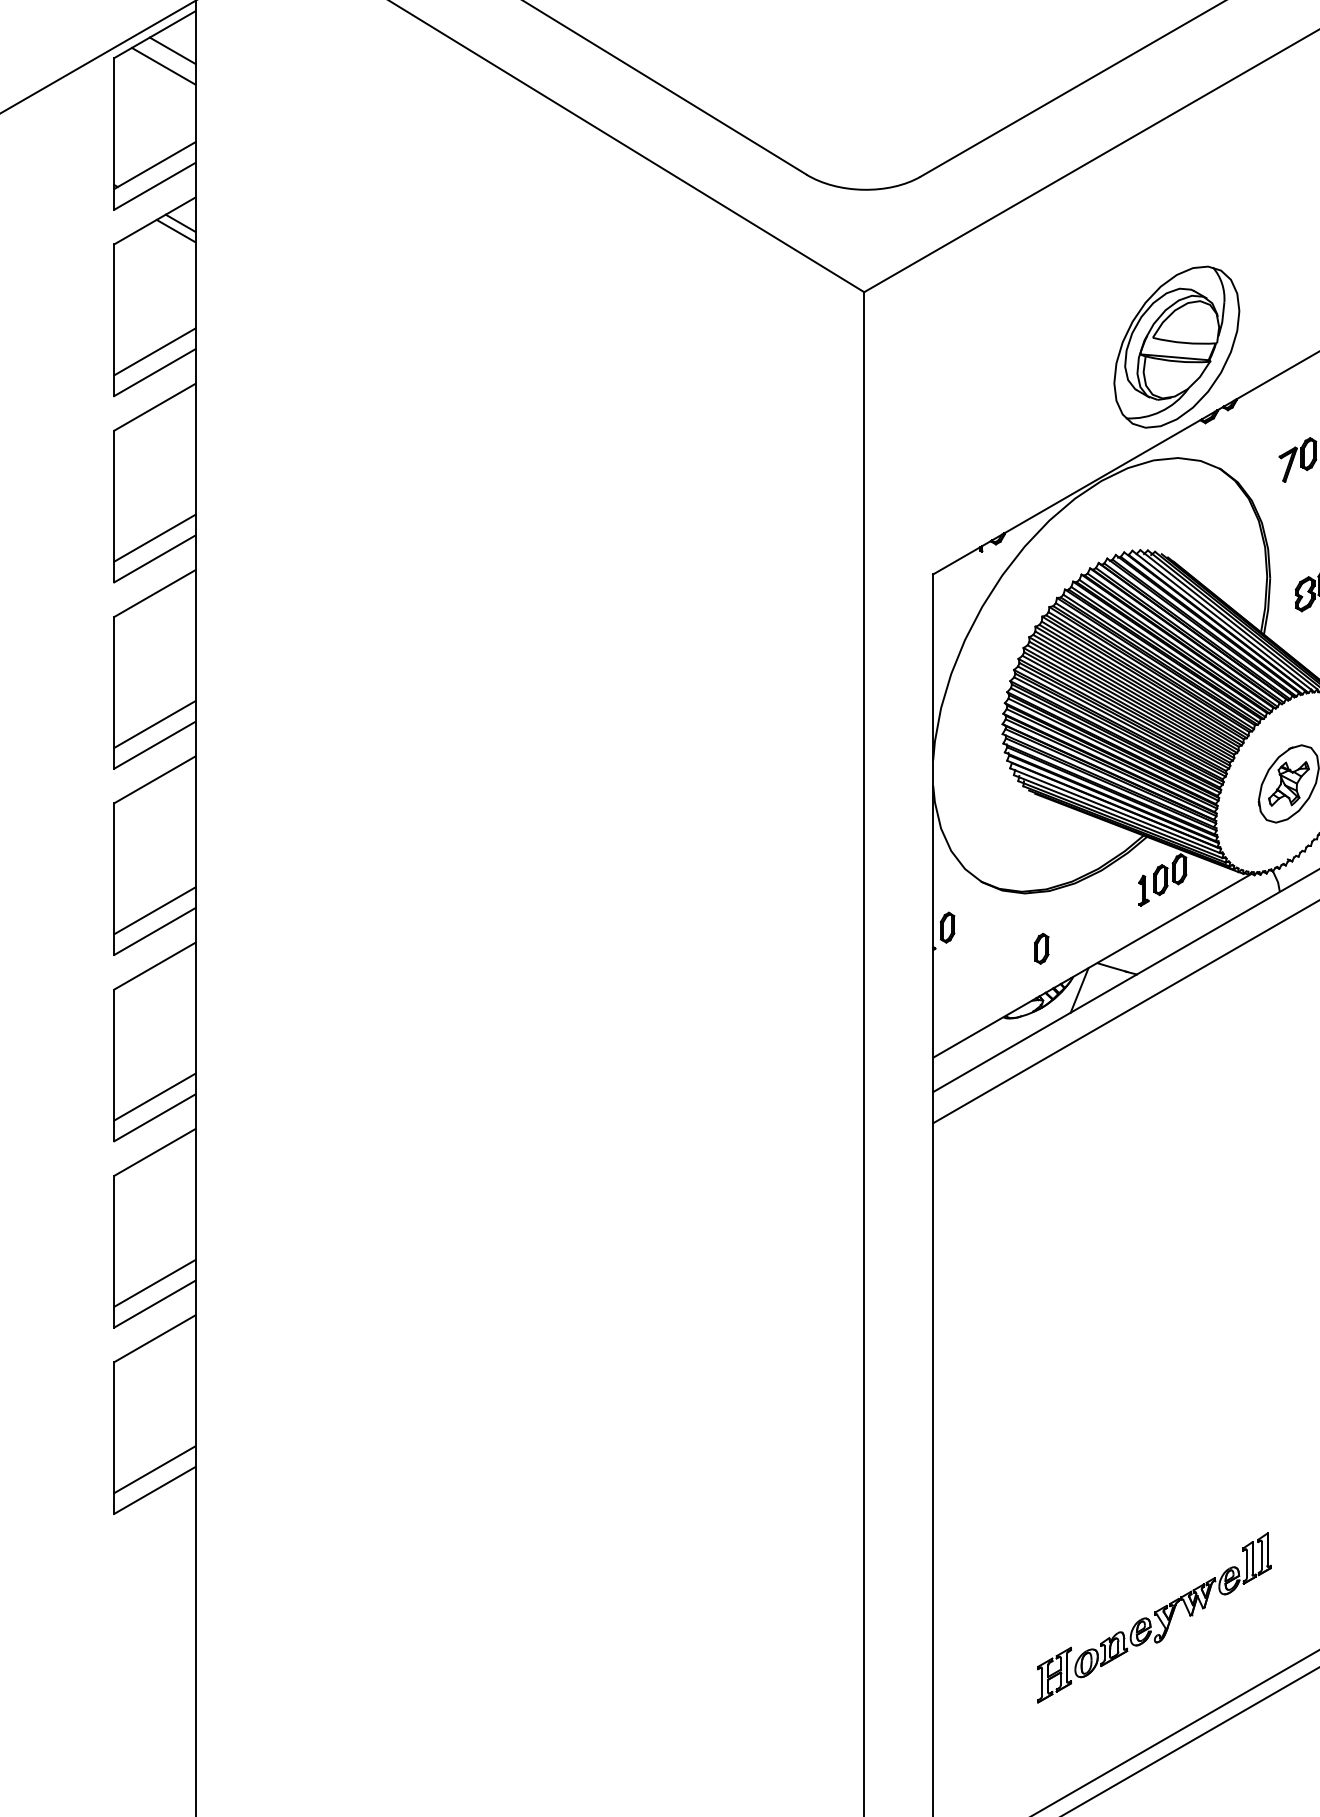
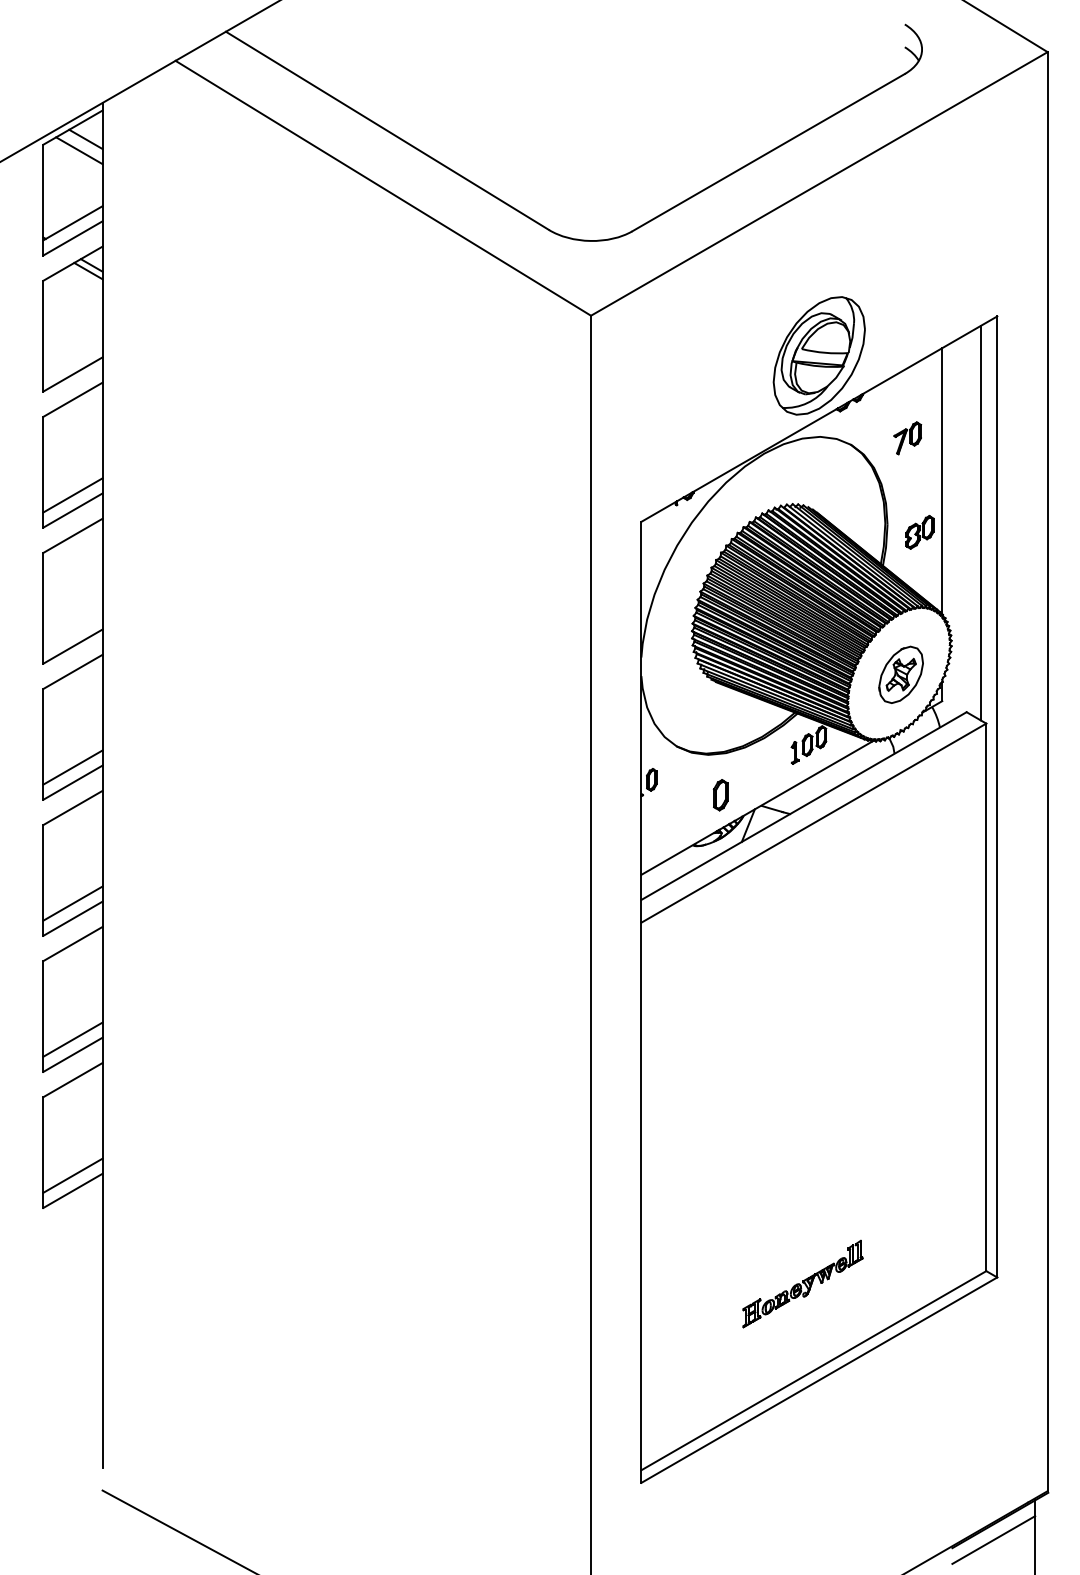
line: (154, 352) -> (72, 359), removed
line: (154, 724) -> (72, 631), removed
part: (1041, 949) -> (720, 795), size x1.4
part: (1153, 1617) -> (802, 1283), size x0.7

